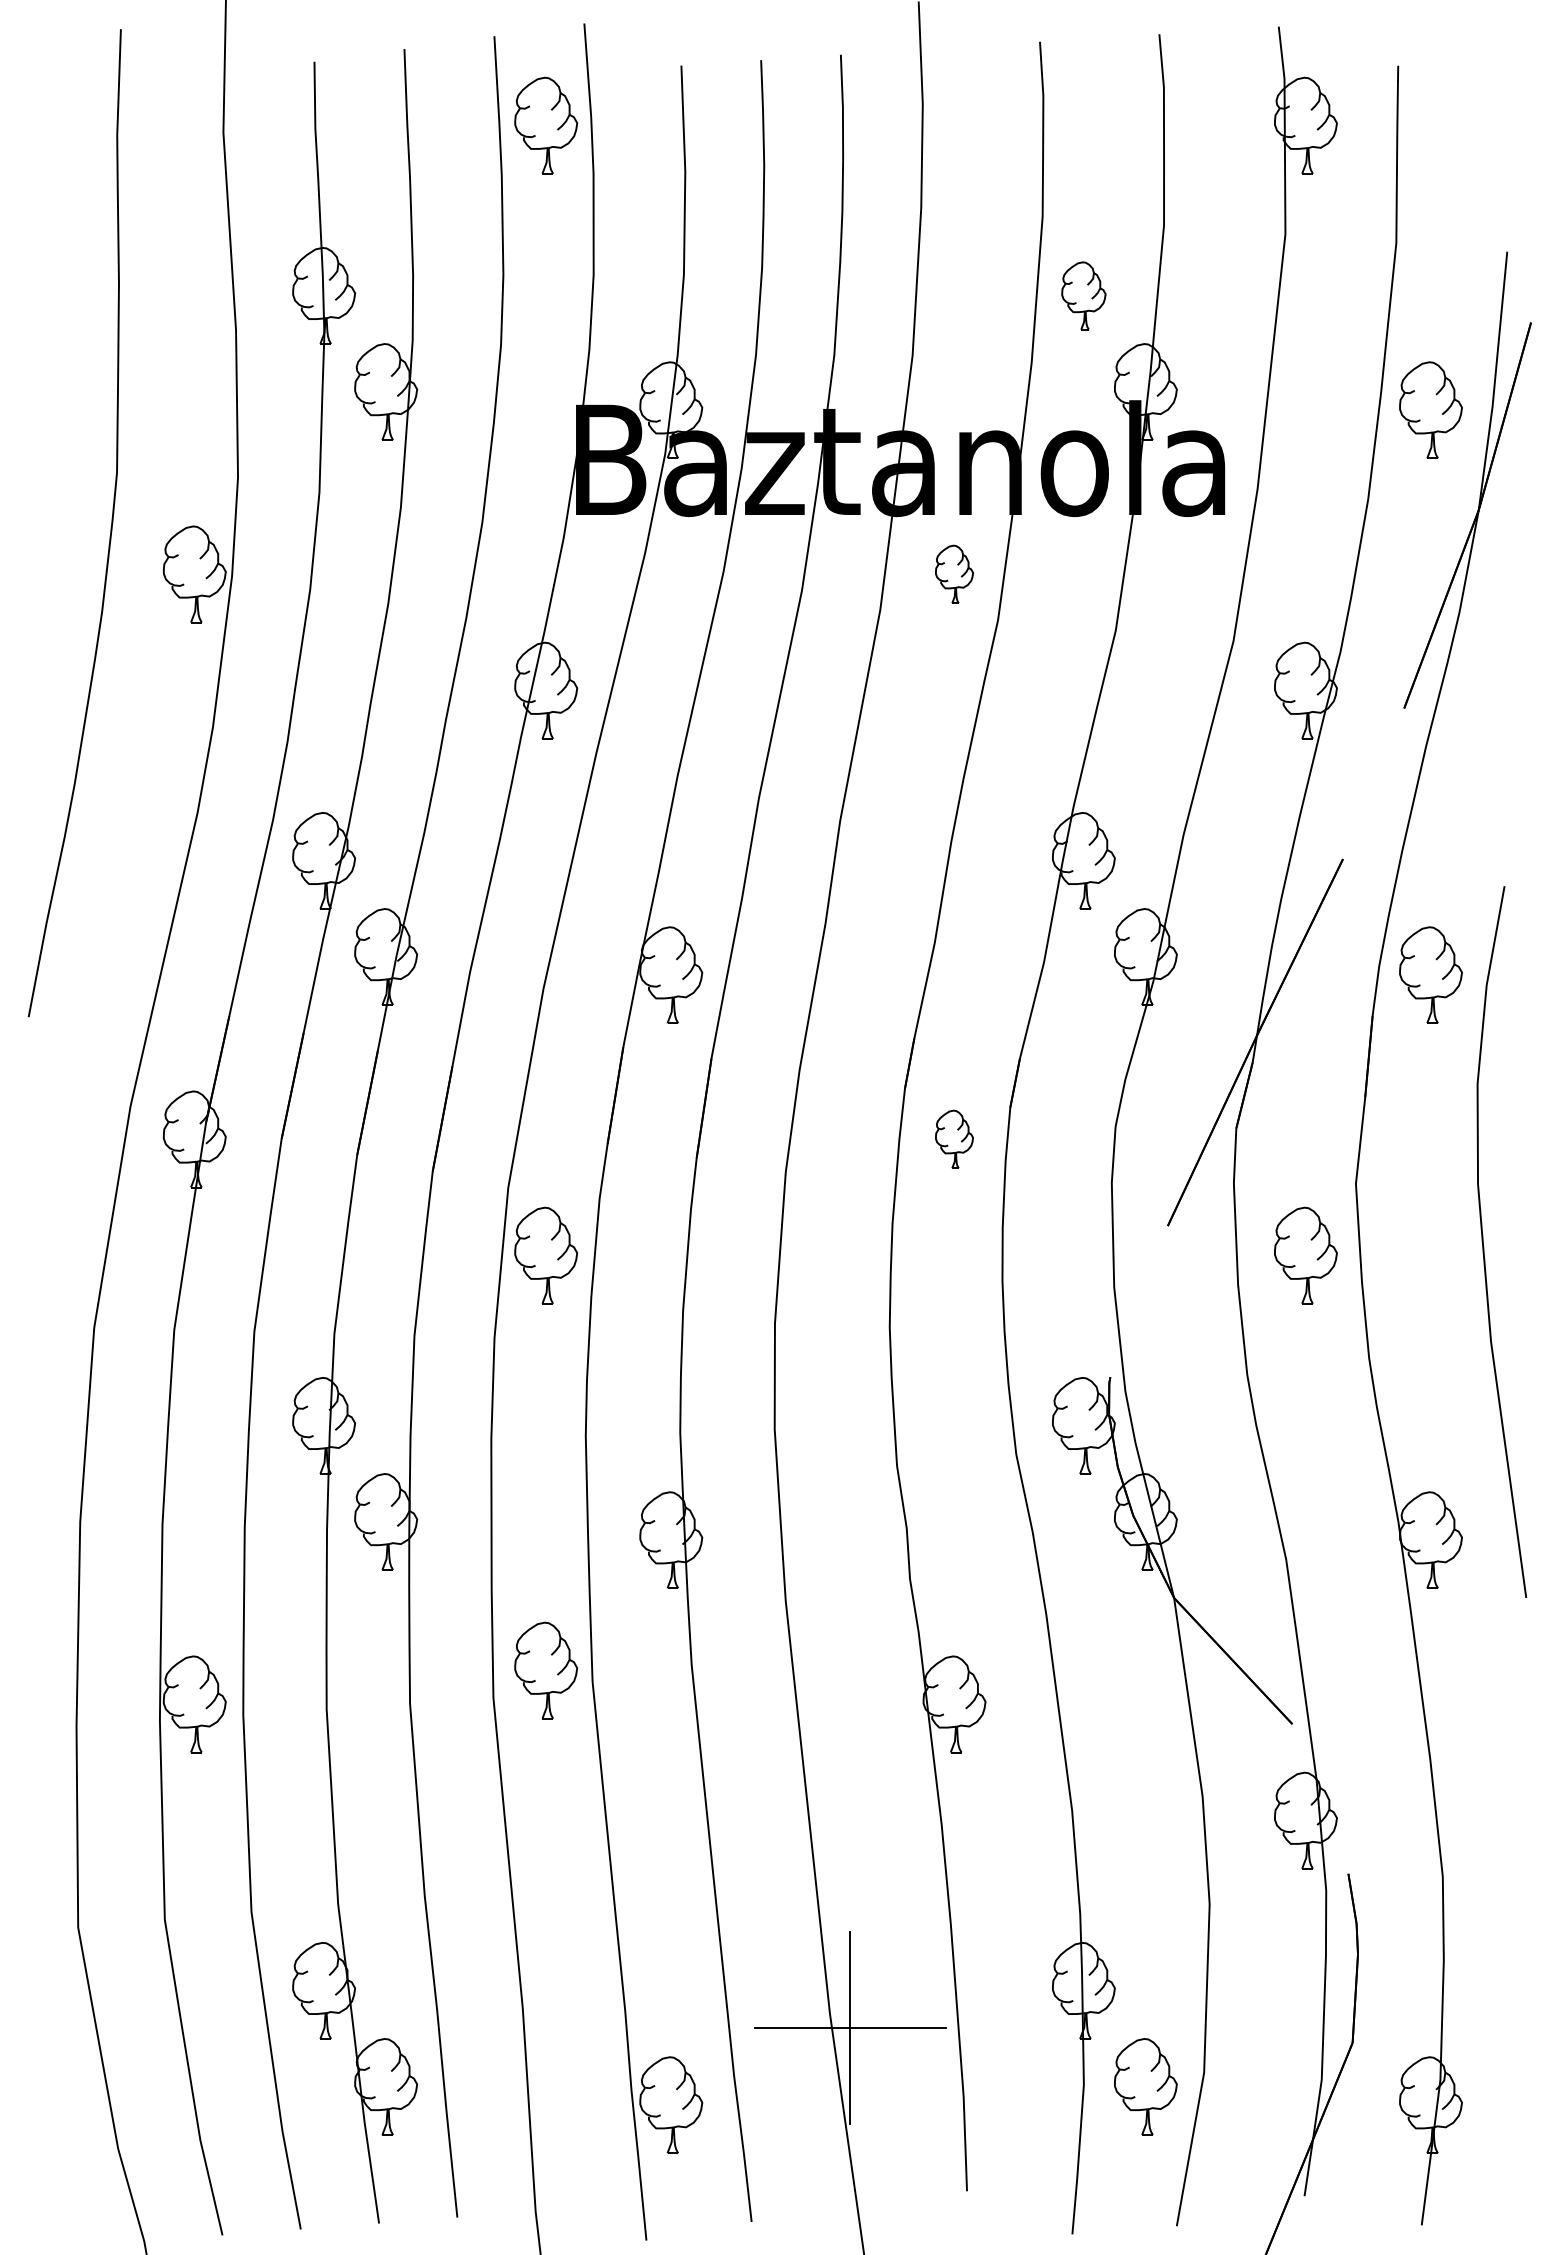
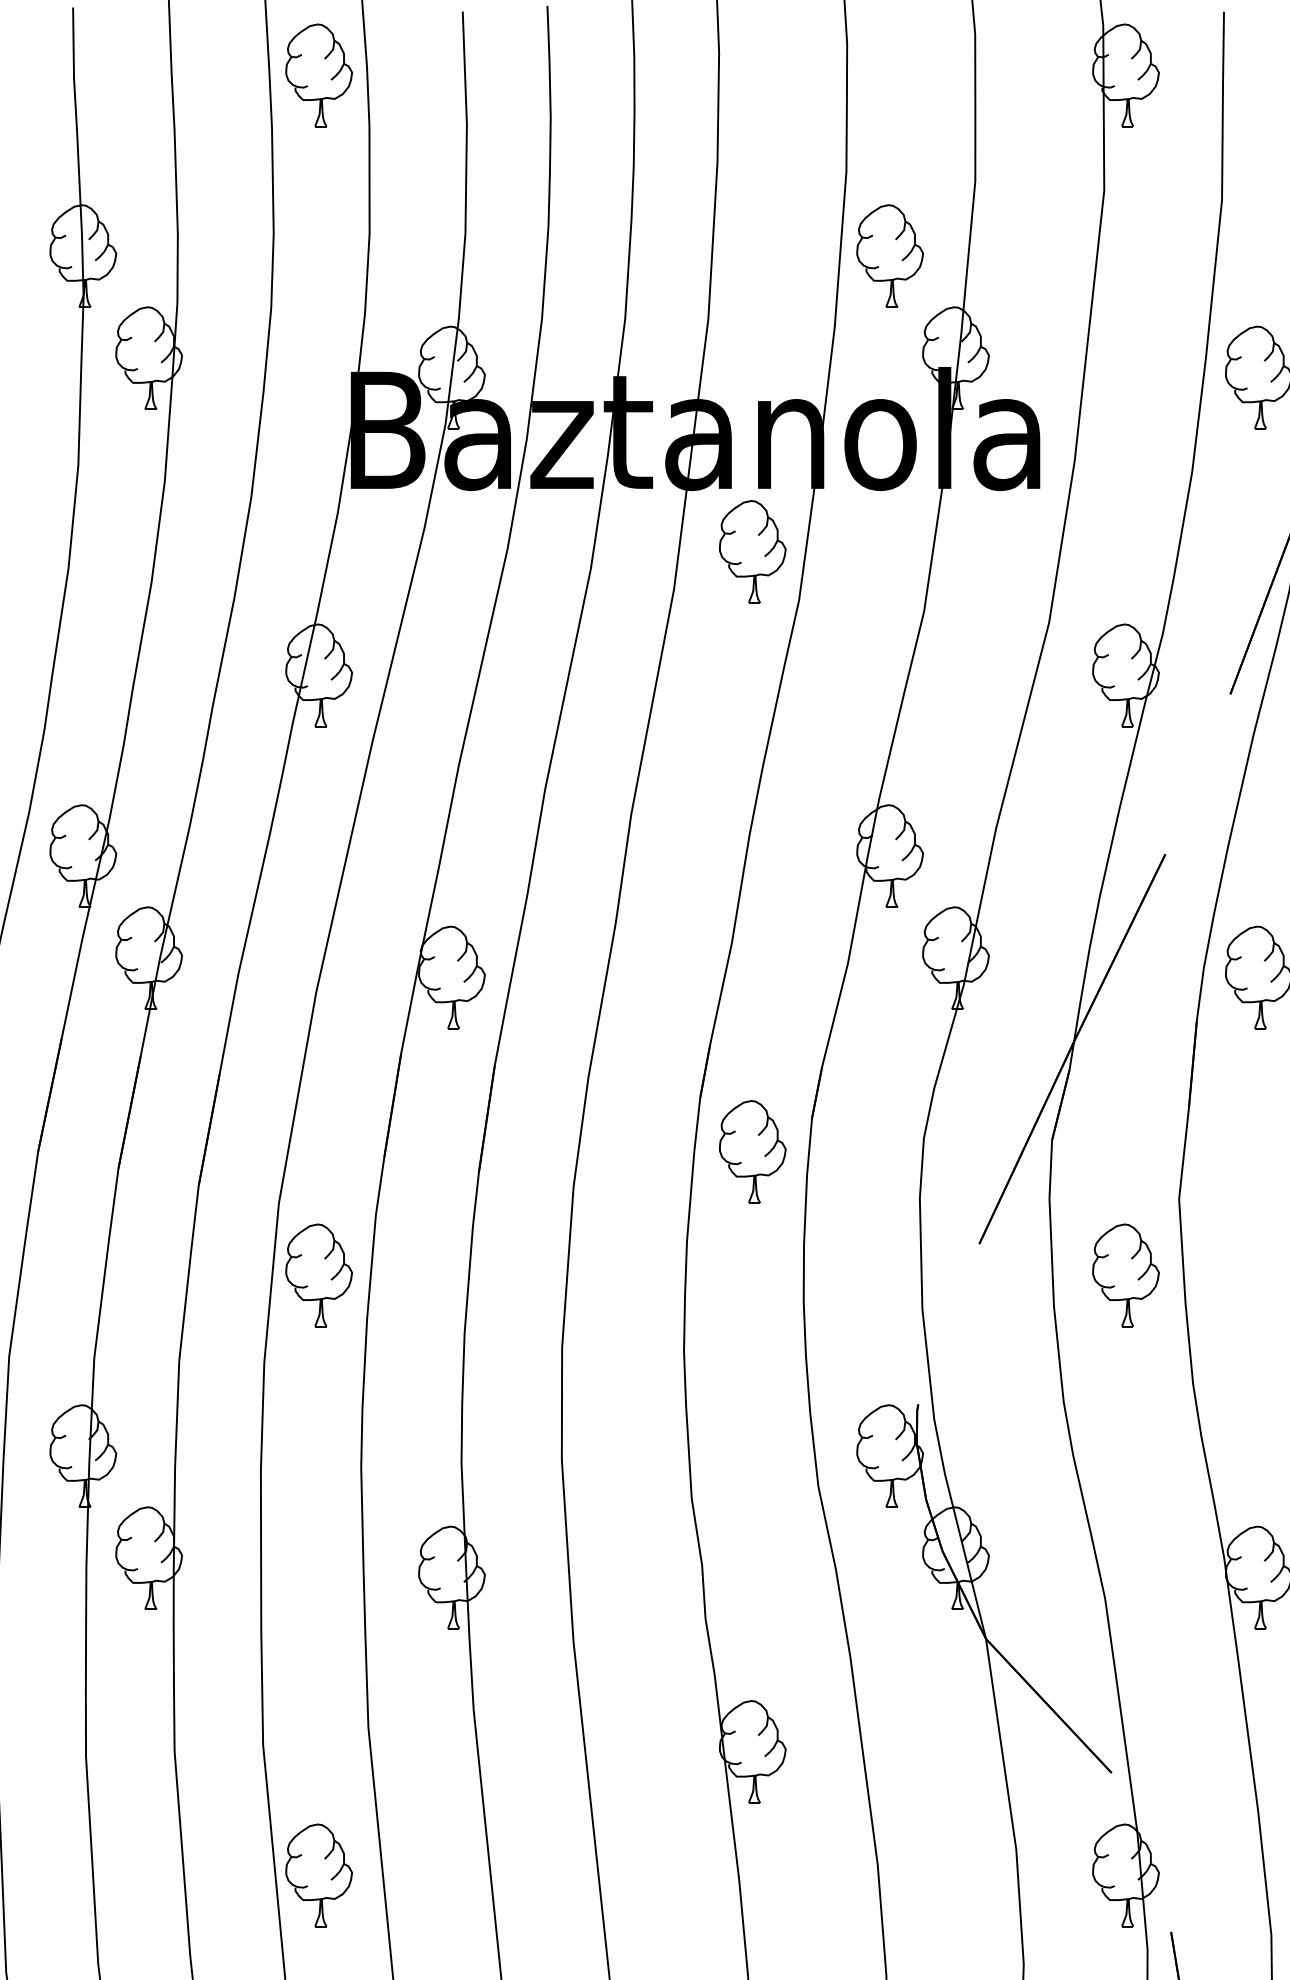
part: (1083, 295) -> (889, 255), size x1.43
part: (954, 574) -> (752, 552), size x1.67
part: (954, 1139) -> (752, 1152), size x1.67
part: (546, 1670) -> (319, 1875), moved

